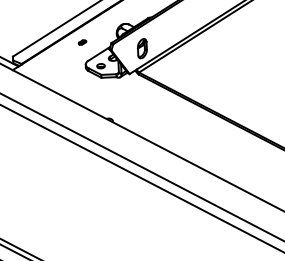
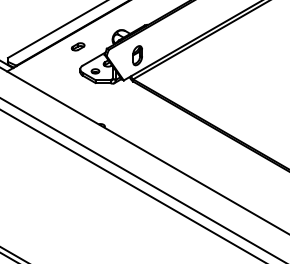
part: (81, 42) -> (77, 46), size x1.67

